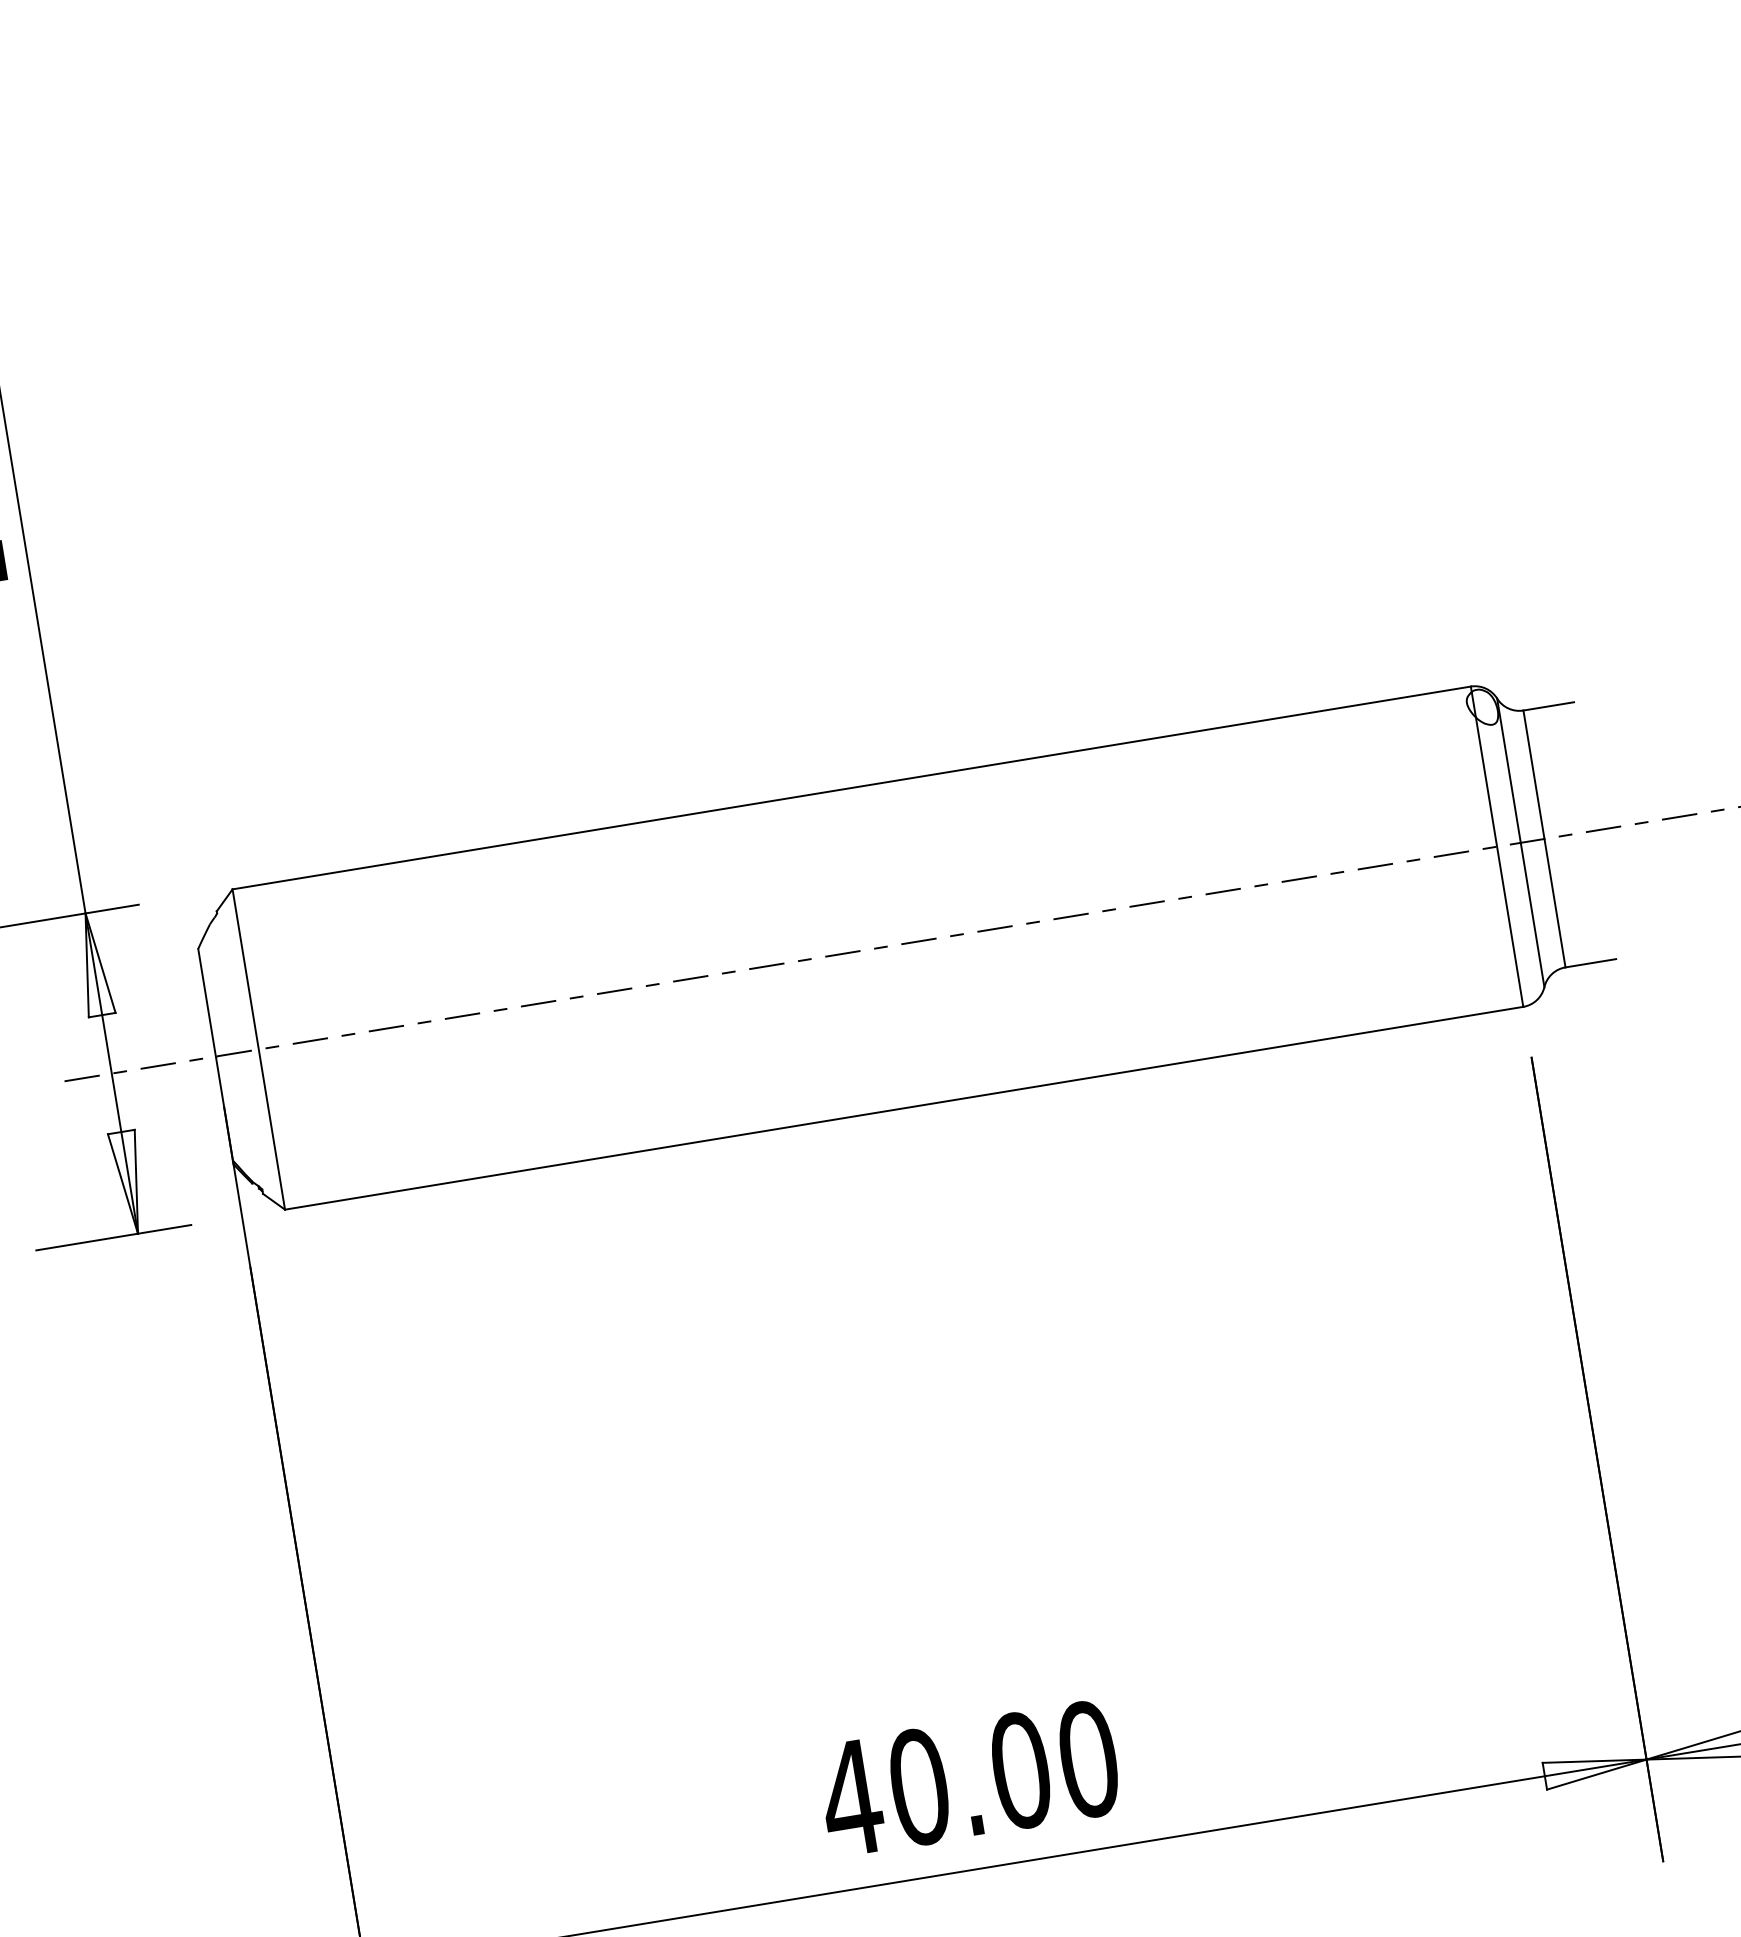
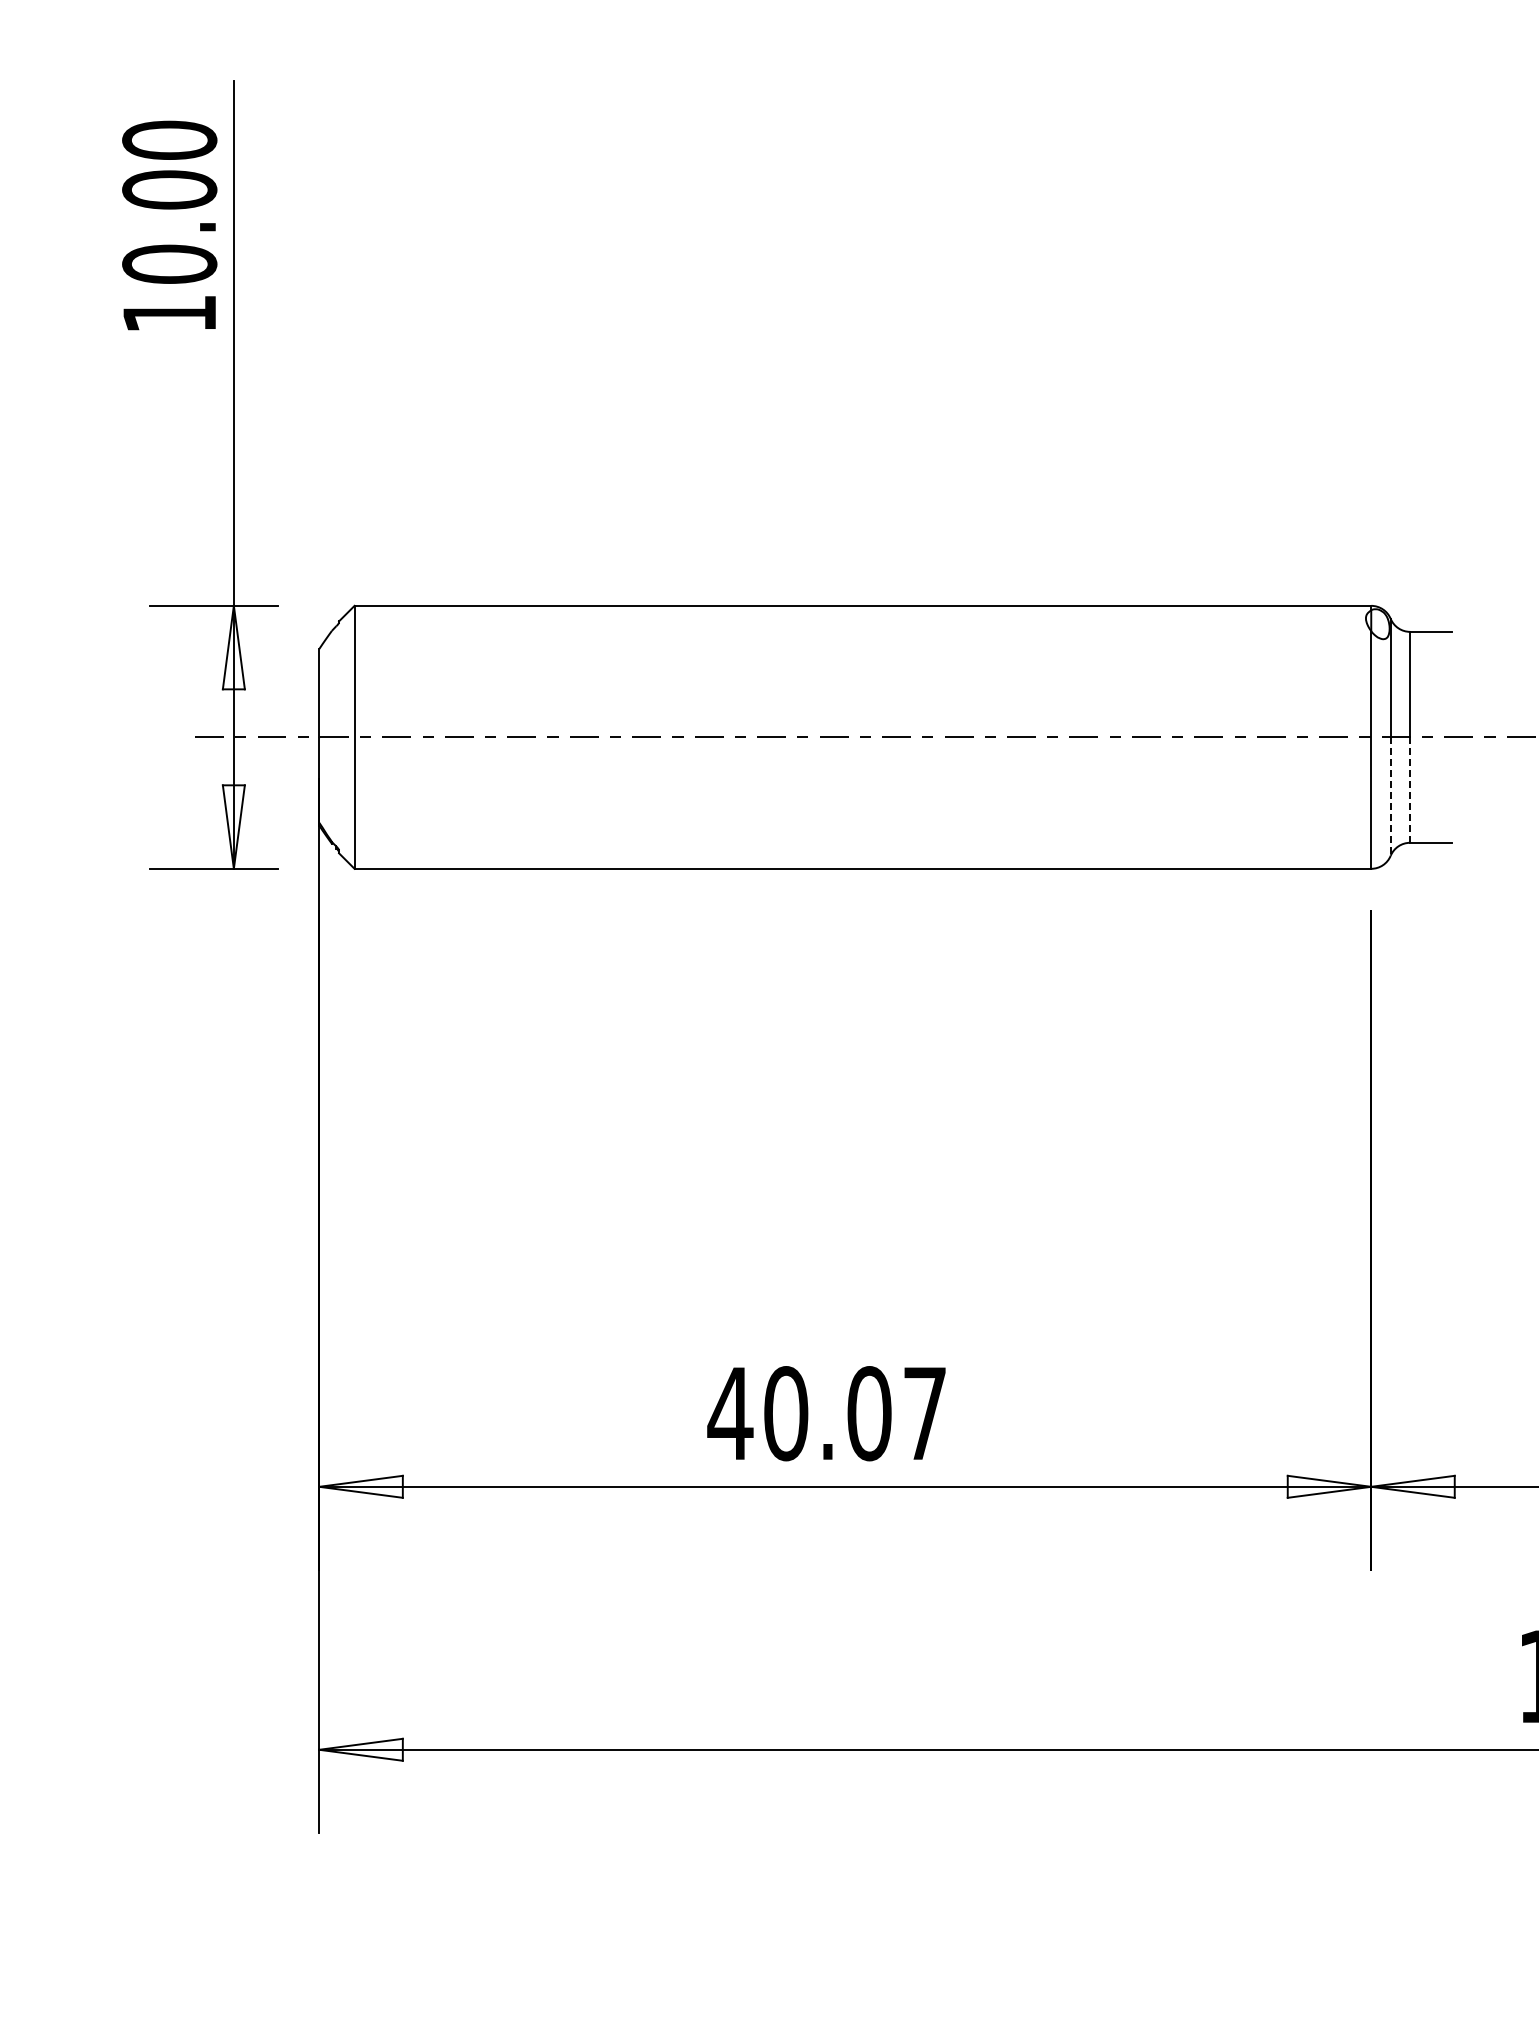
line: (1555, 903) -> (1410, 790), solid -> dashed
line: (1532, 916) -> (1390, 797), solid -> dashed
text: (1089, 1759) -> (925, 1413), 40.00 -> 40.07

